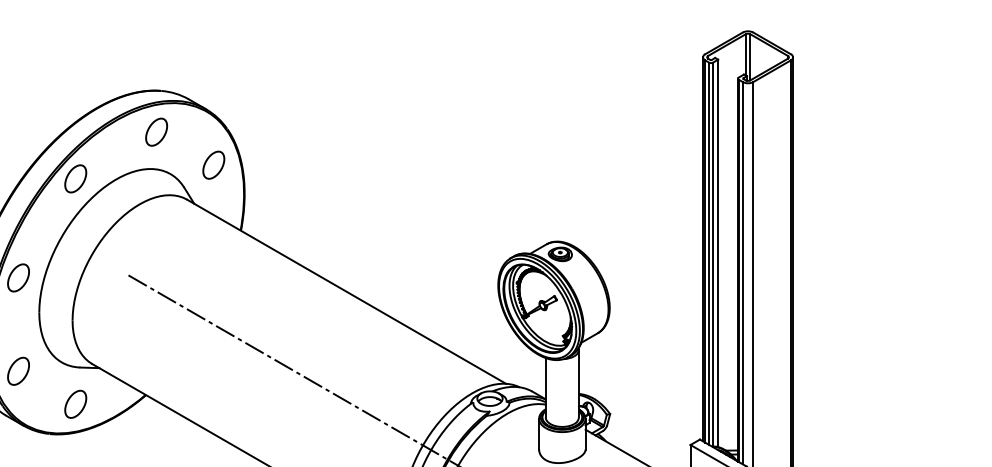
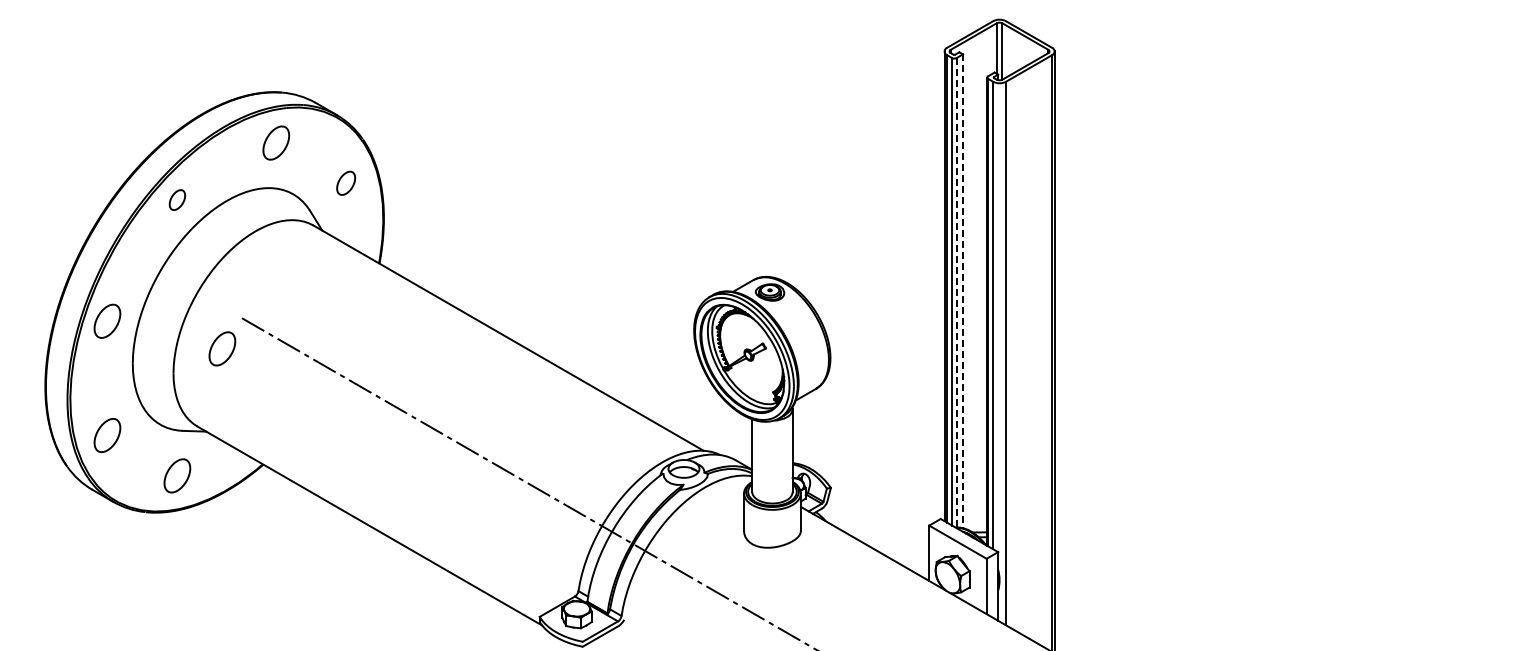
part: (213, 164) -> (345, 182), size x0.7
part: (75, 178) -> (177, 199), size x0.6
line: (717, 253) -> (962, 291), solid -> dashed
line: (712, 254) -> (956, 292), solid -> dashed
part: (112, 300) -> (222, 348), added

